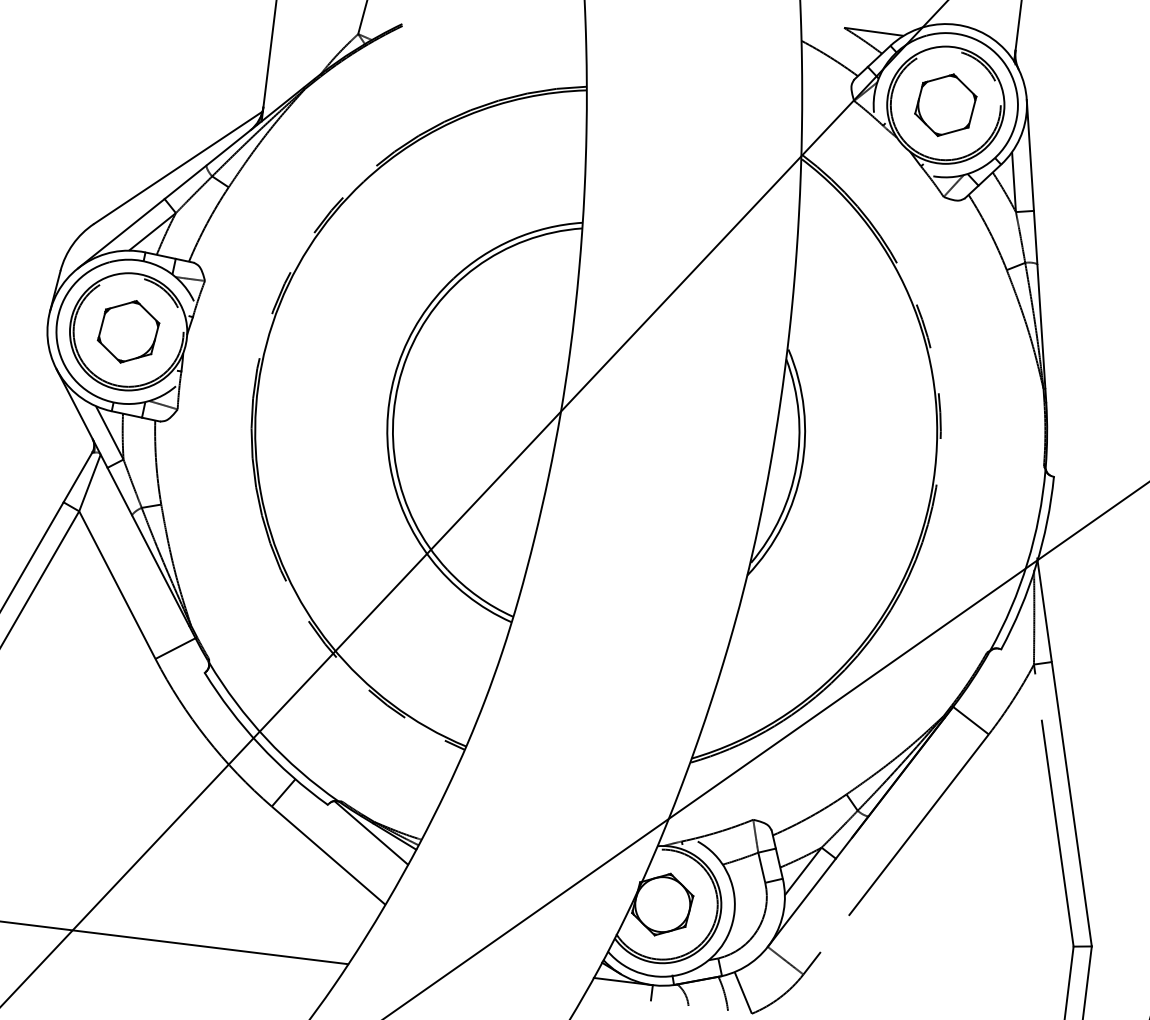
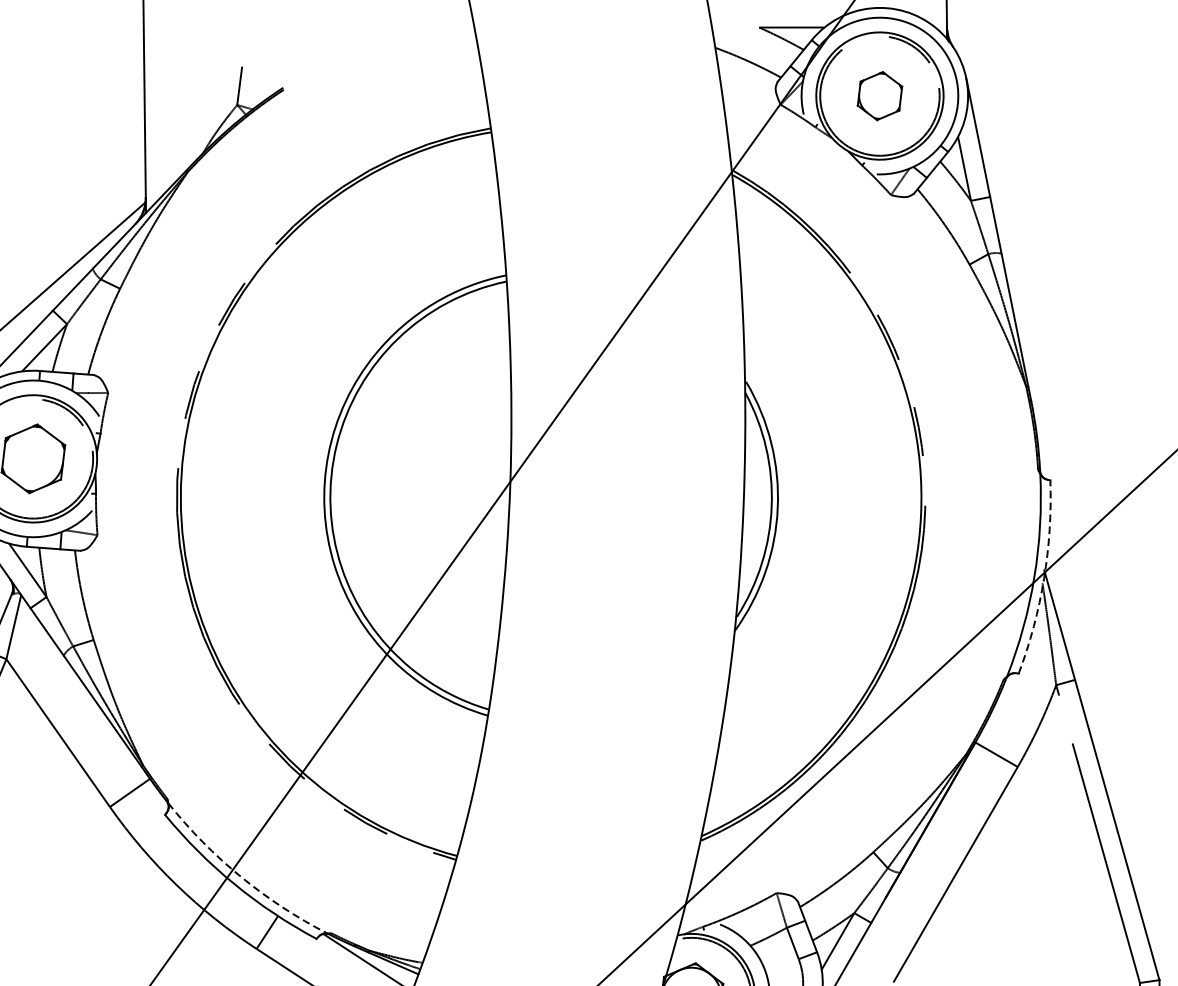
part: (945, 105) -> (879, 96), size x0.7
arc: (1036, 565) -> (1044, 578), solid -> dashed
arc: (266, 738) -> (241, 876), solid -> dashed

